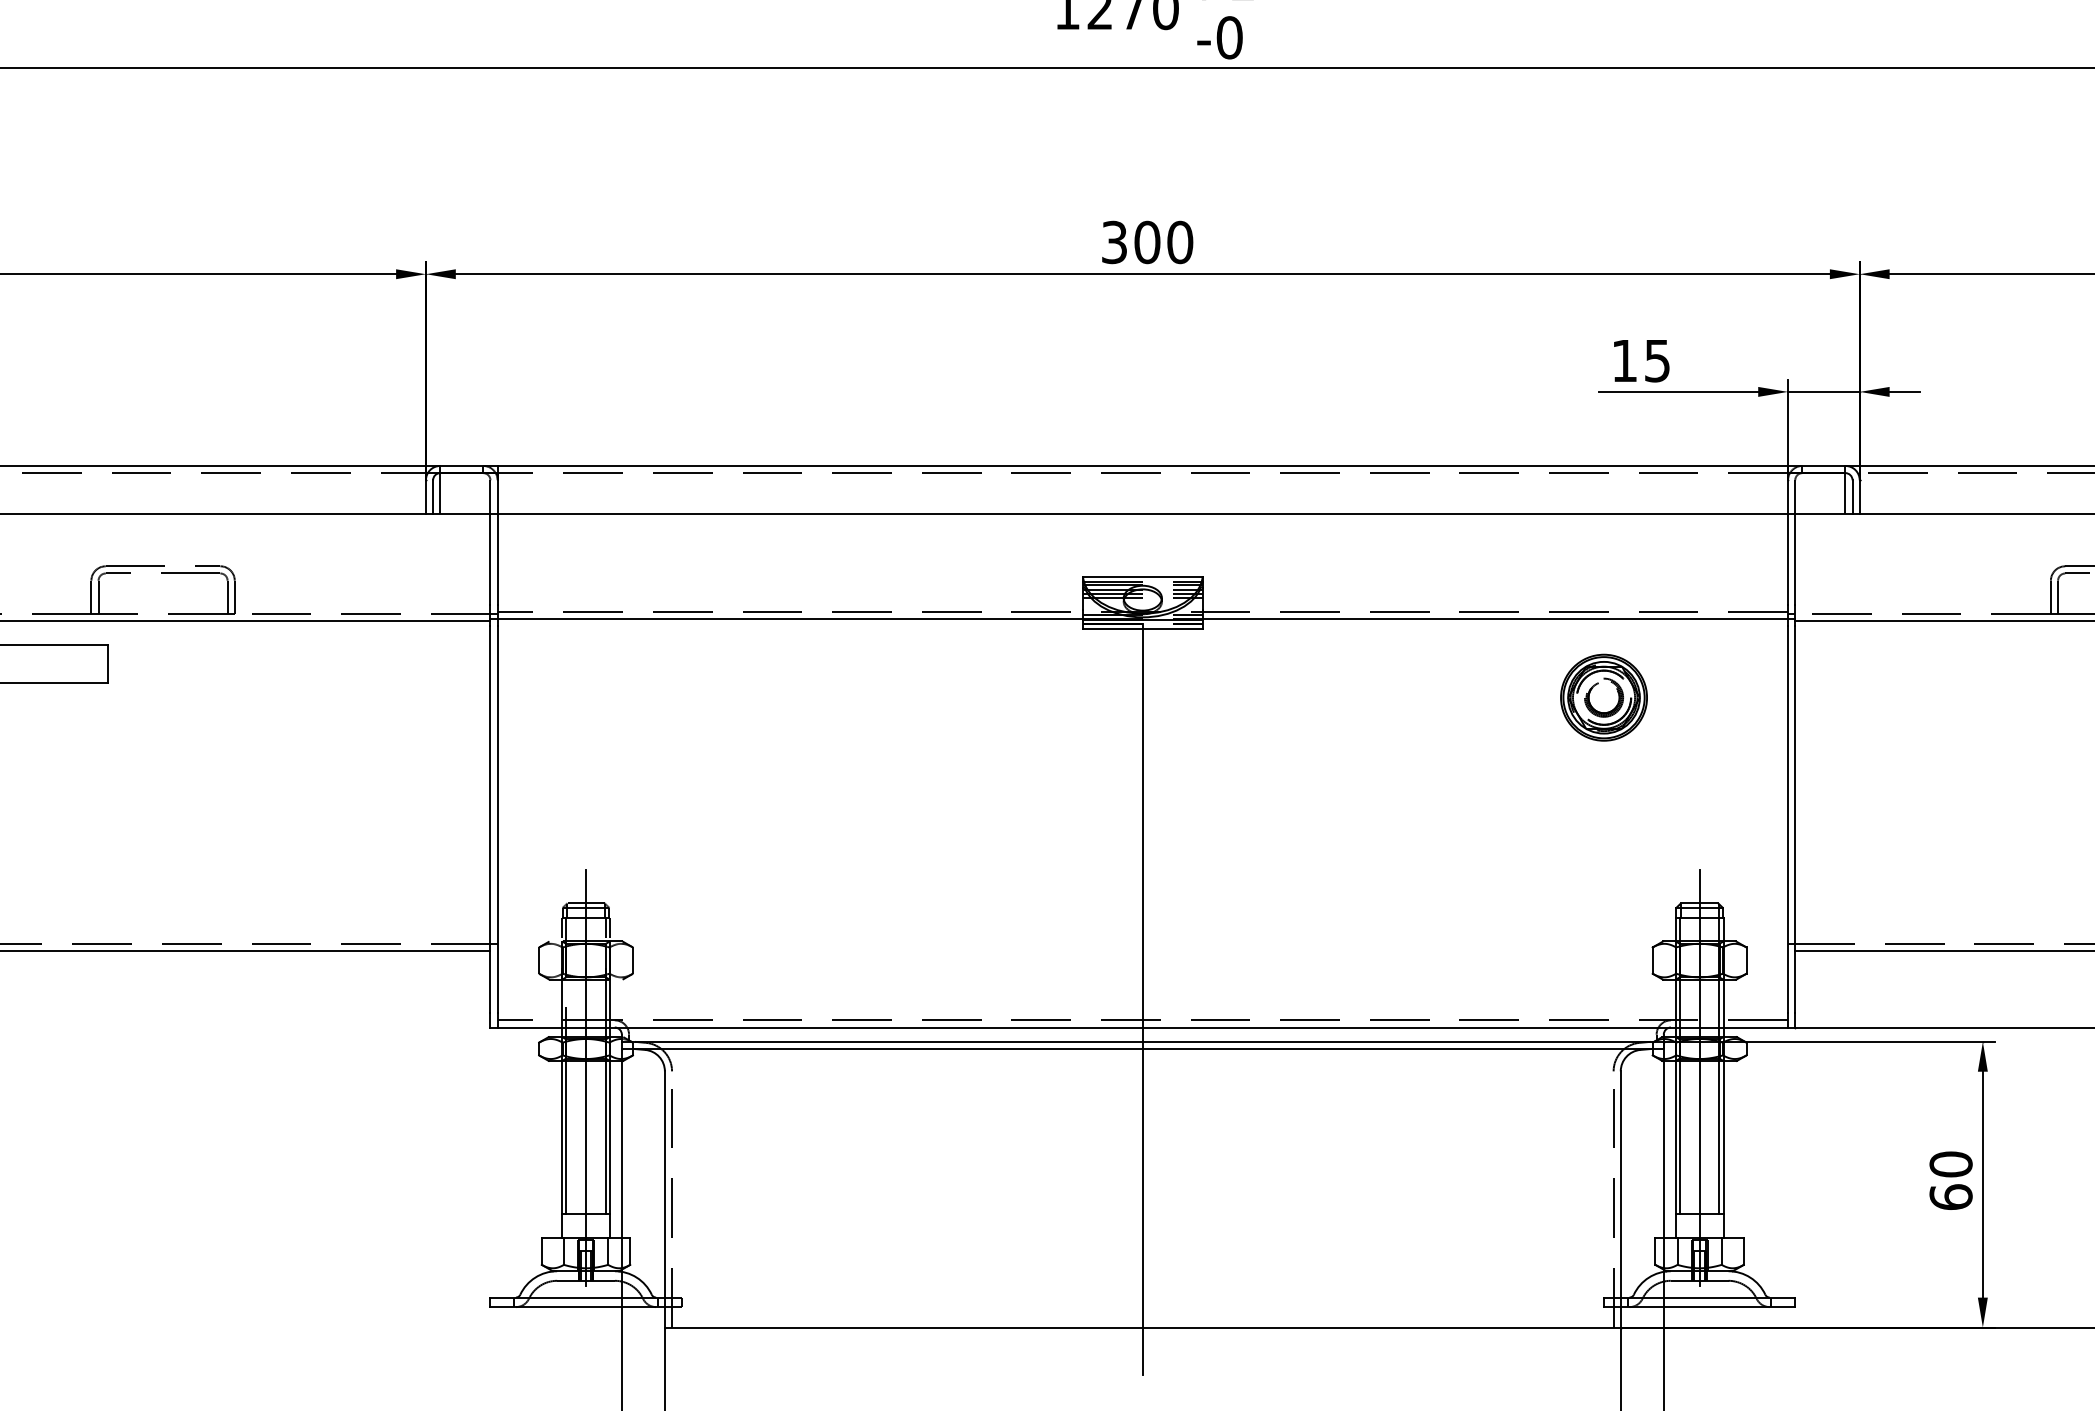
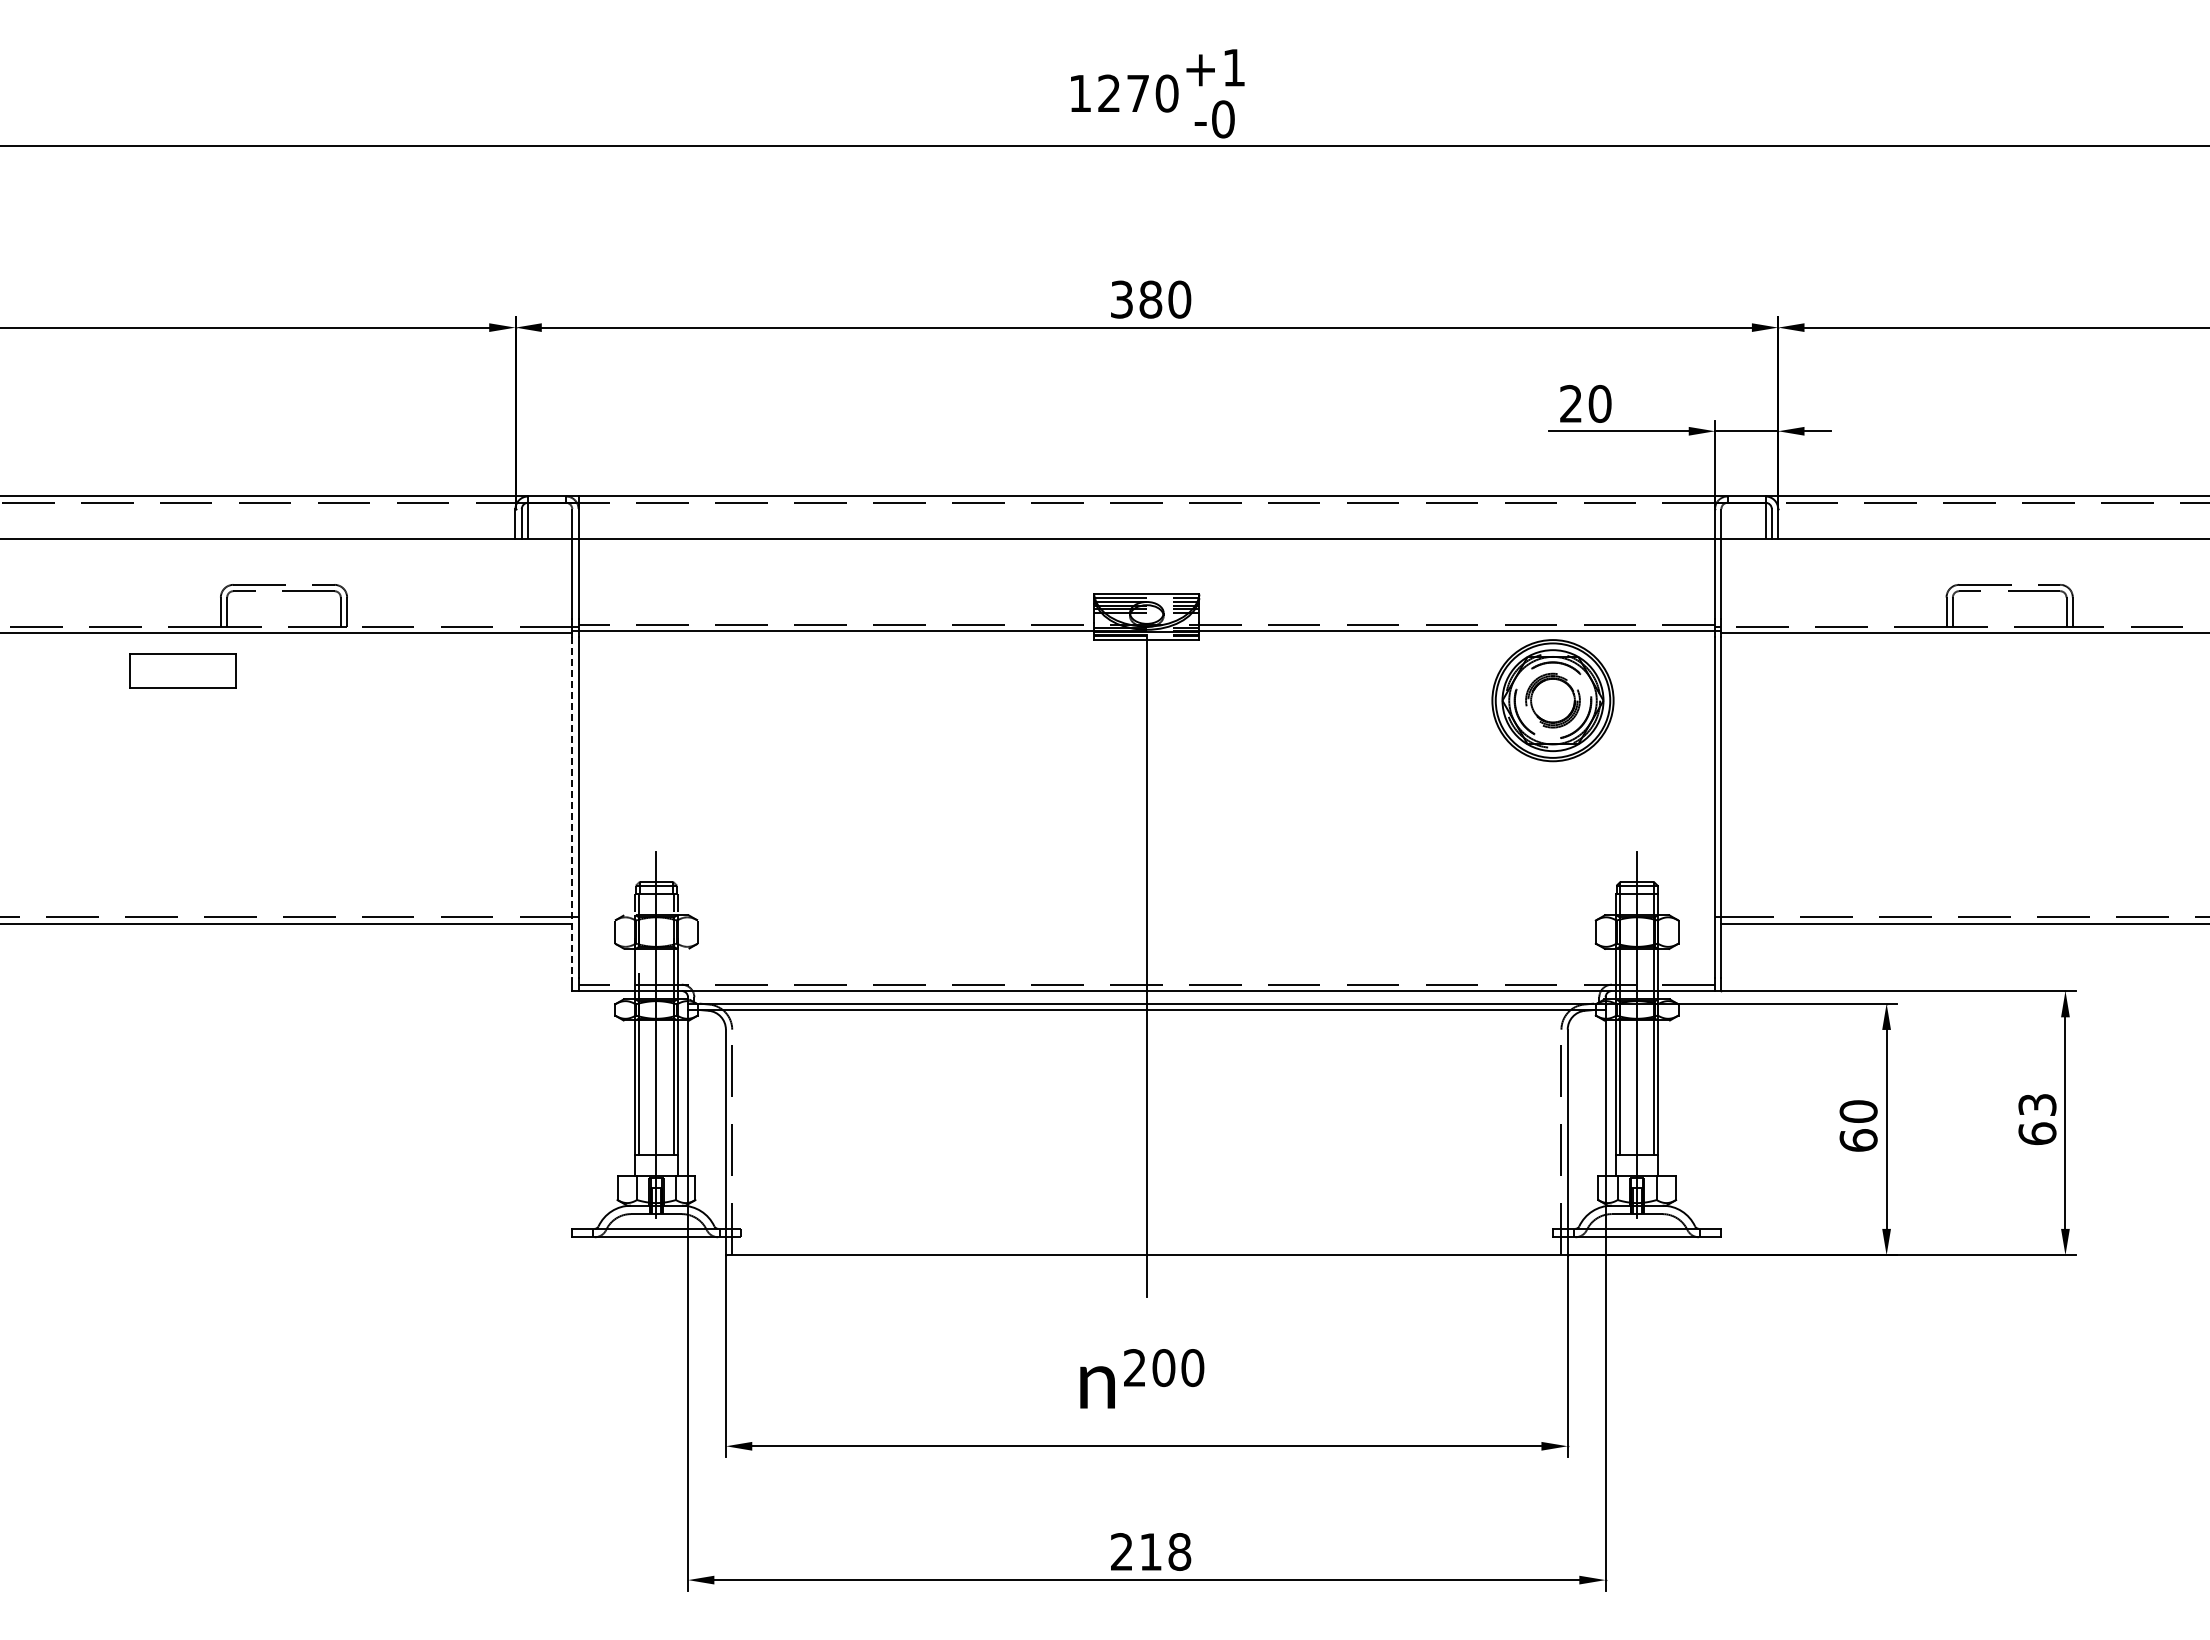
text: (1147, 242) -> (1150, 299), 300 -> 380
text: (1640, 360) -> (1585, 403), 15 -> 20
part: (1603, 697) -> (1552, 700), size x1.6
line: (490, 820) -> (572, 808), solid -> dashed

